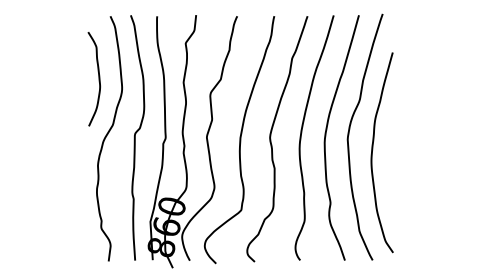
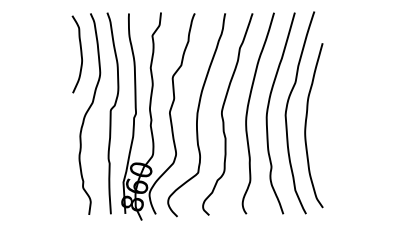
curve: (98, 79) -> (80, 54), moved

